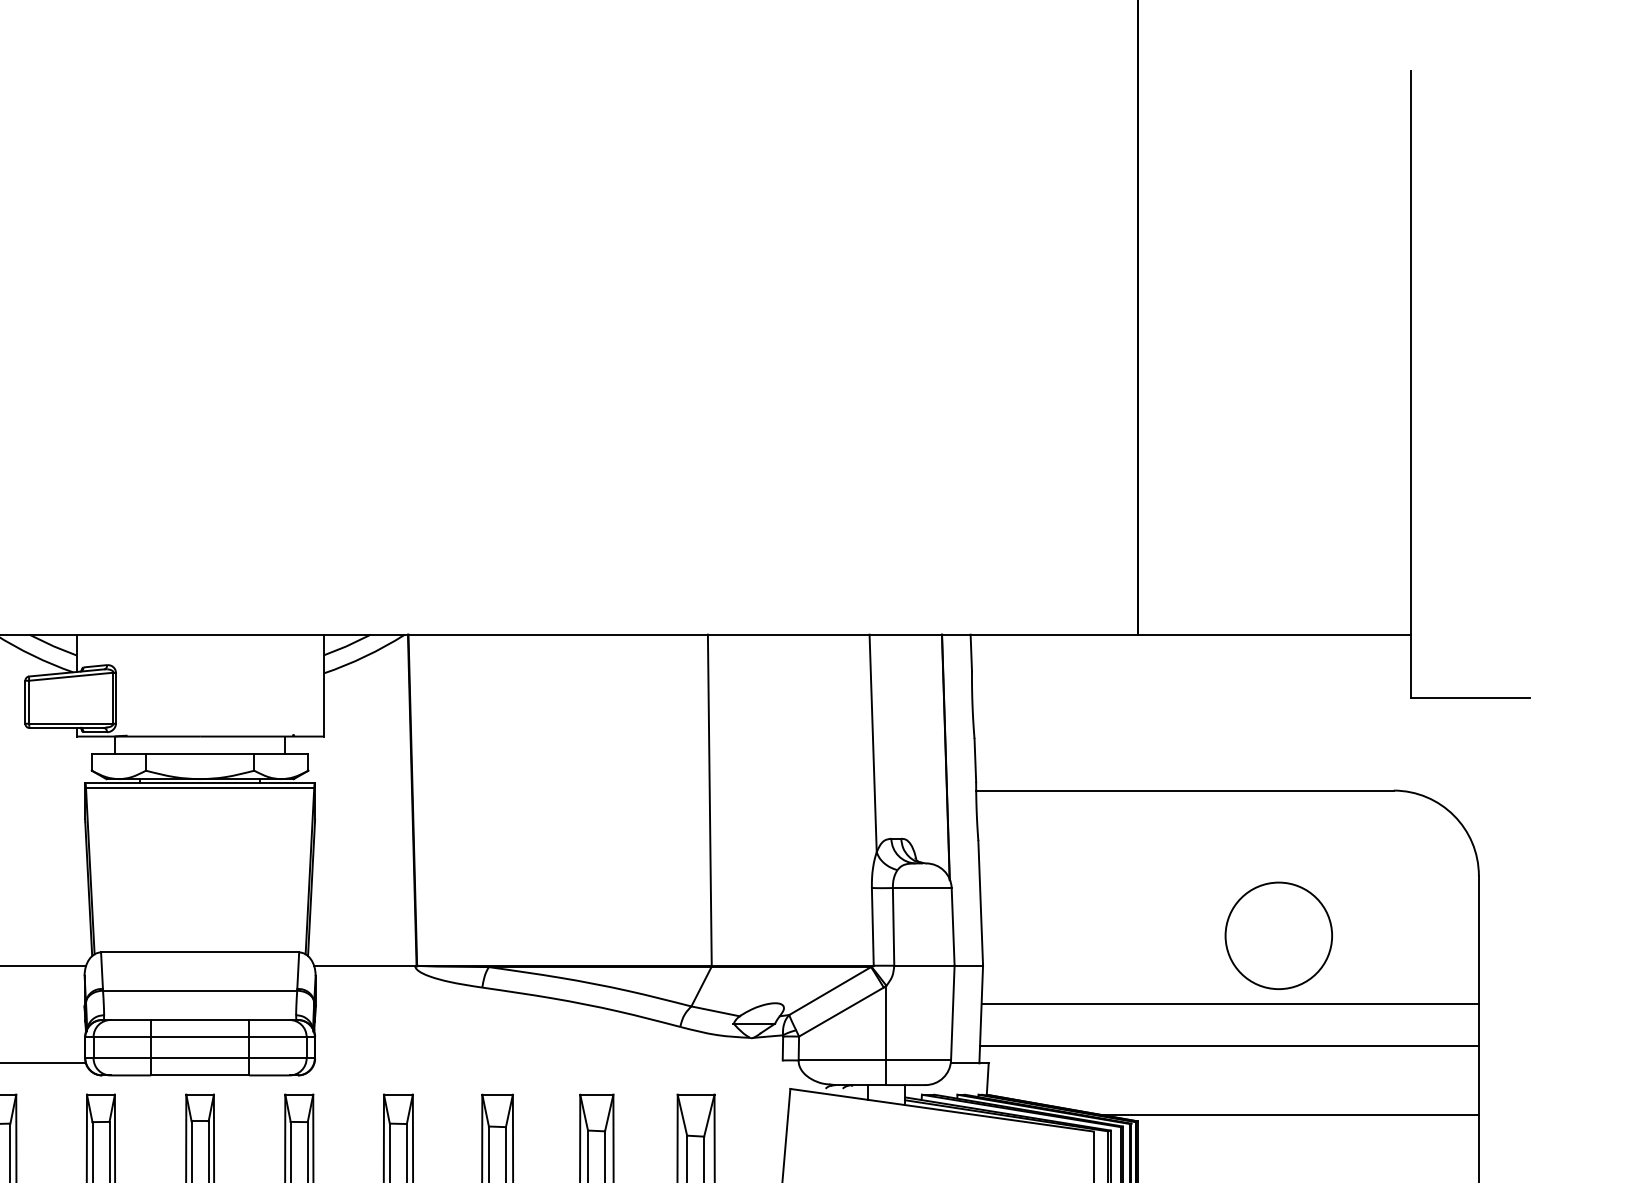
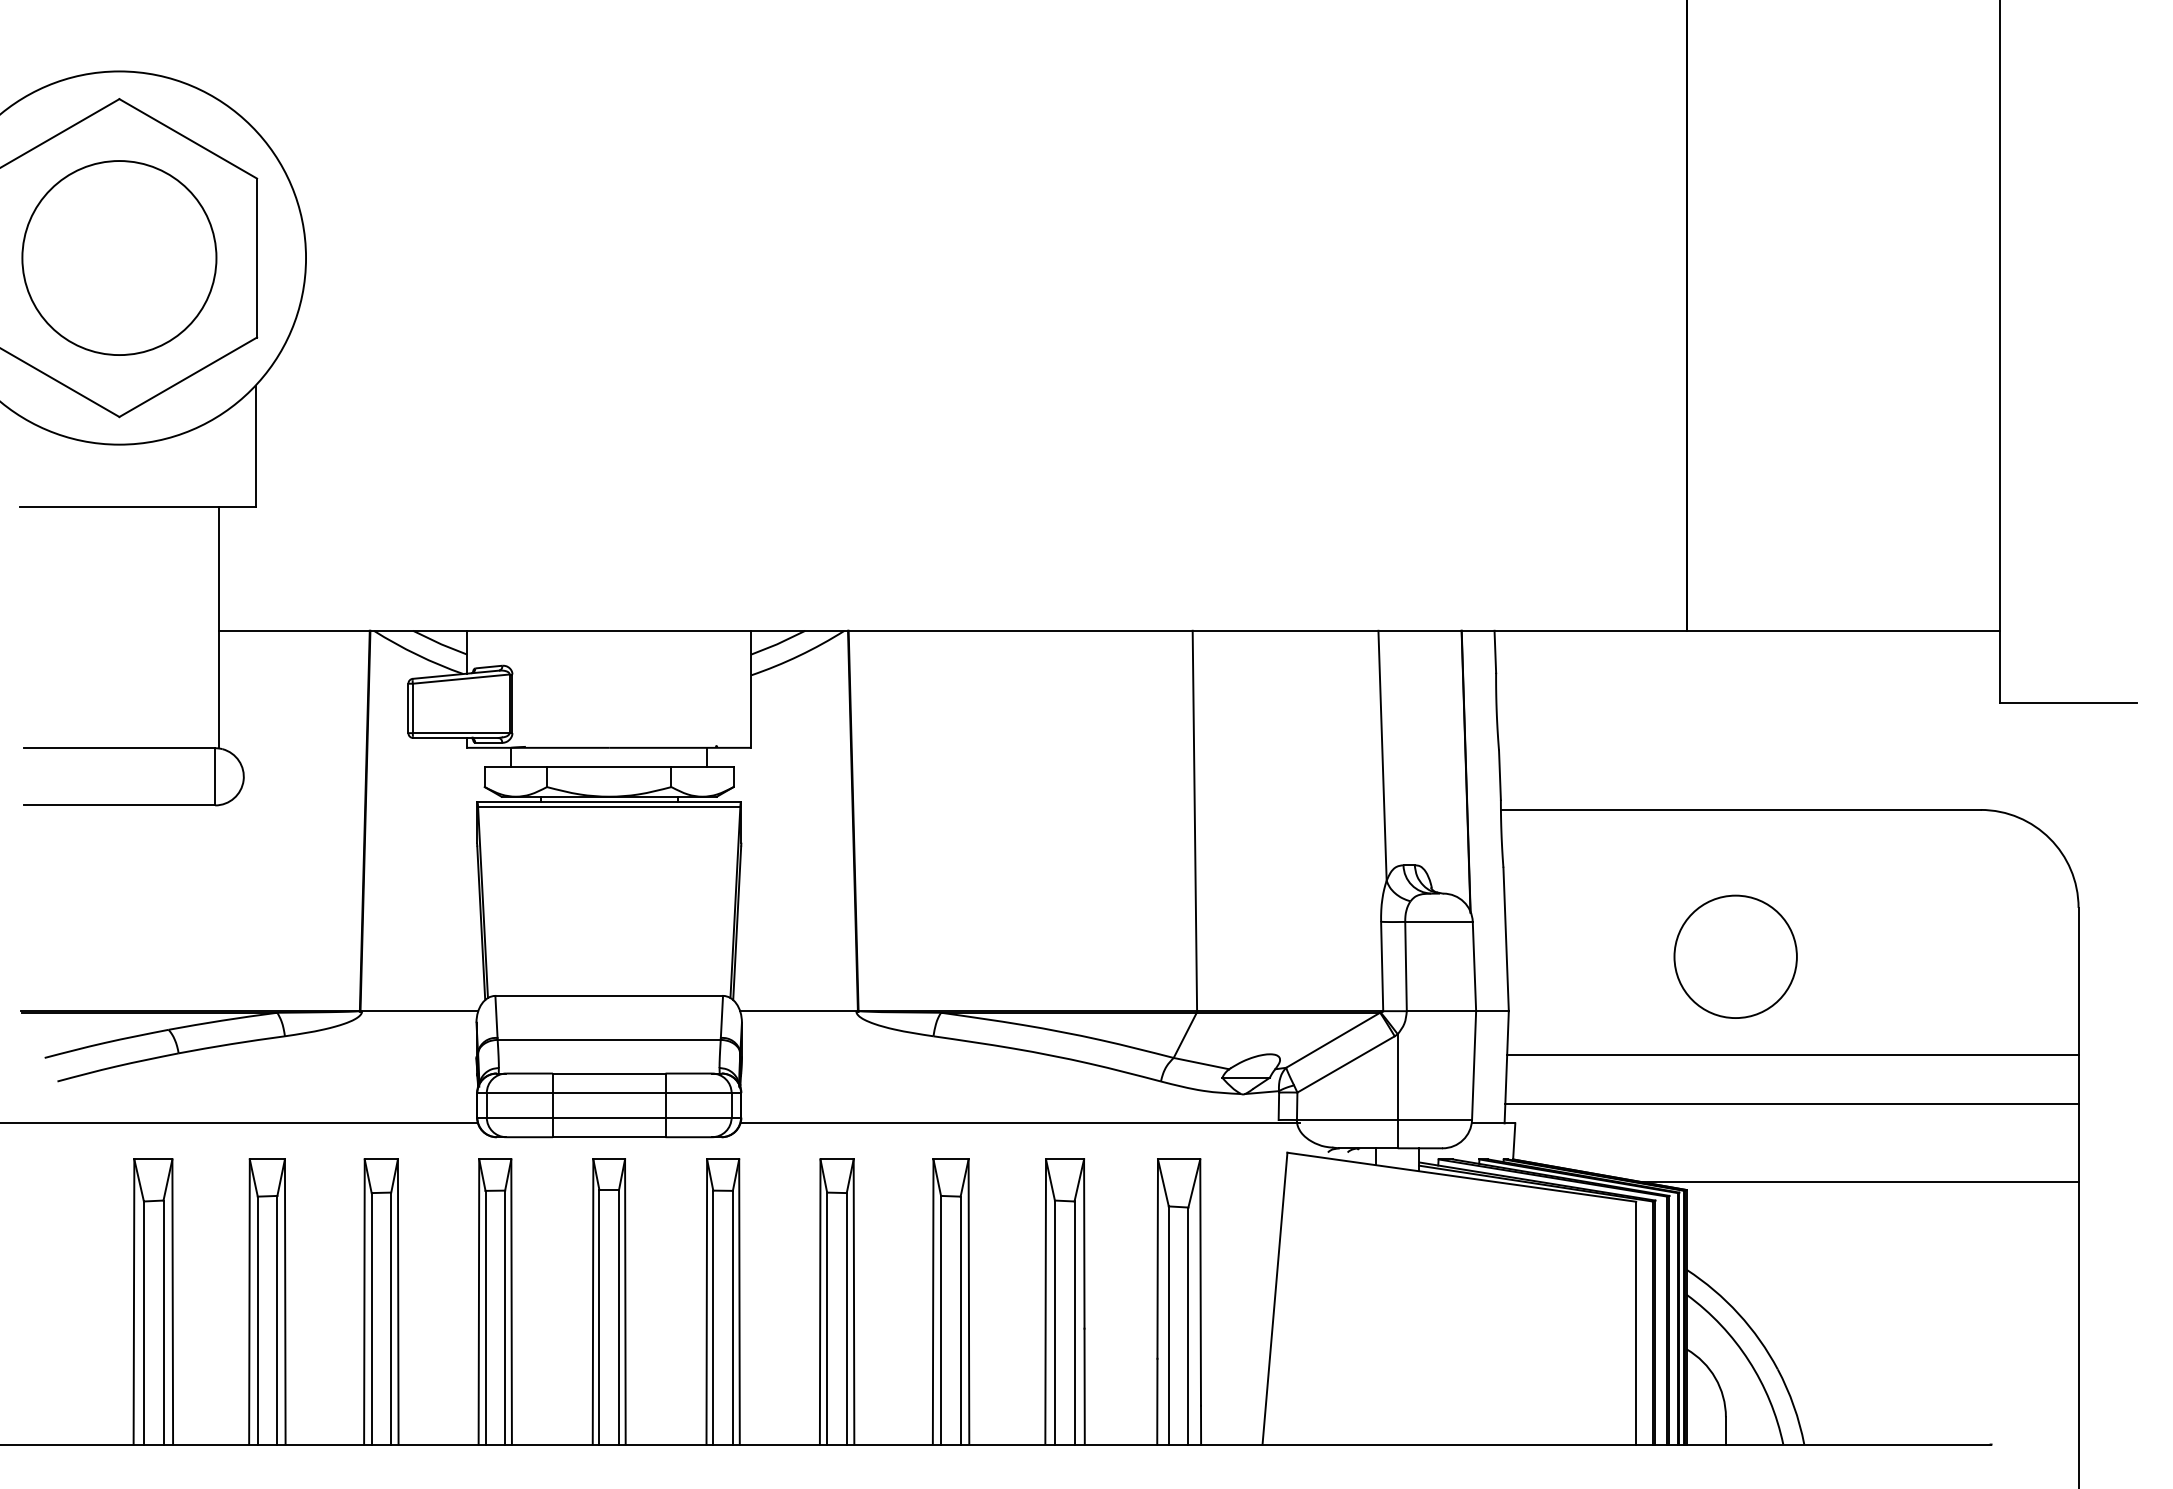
circle: (1278, 935) -> (1735, 956), moved
line: (558, 1063) -> (1020, 1123), added

